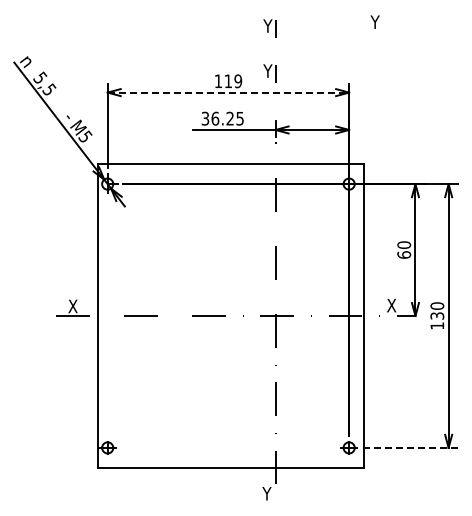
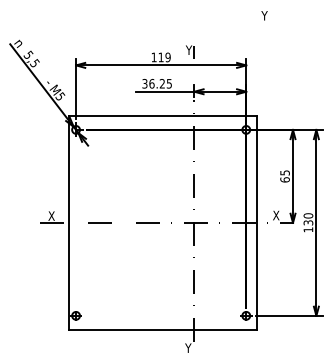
part: (269, 28) -> (190, 20), removed
line: (228, 92) -> (161, 65), dashed -> solid
text: (404, 244) -> (285, 172), 60 -> 65
line: (410, 447) -> (289, 315), dashed -> solid

